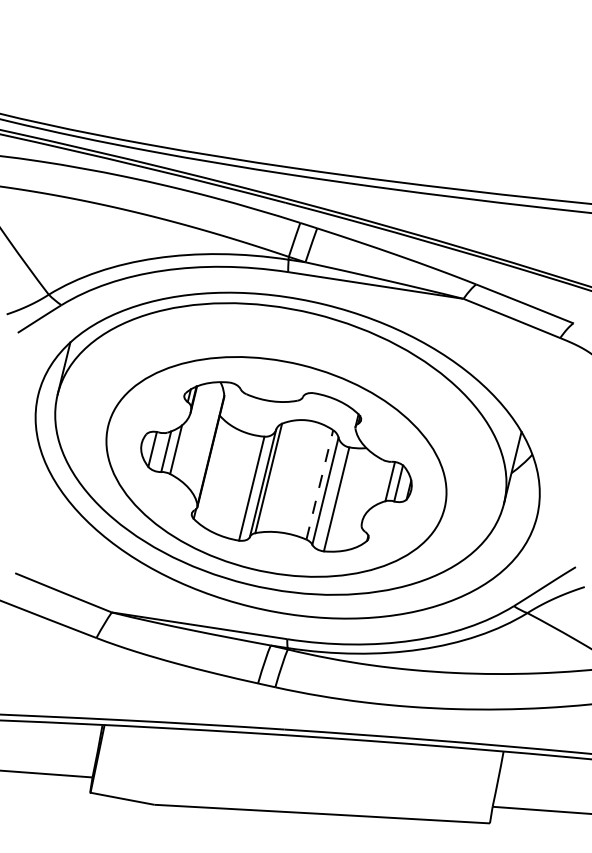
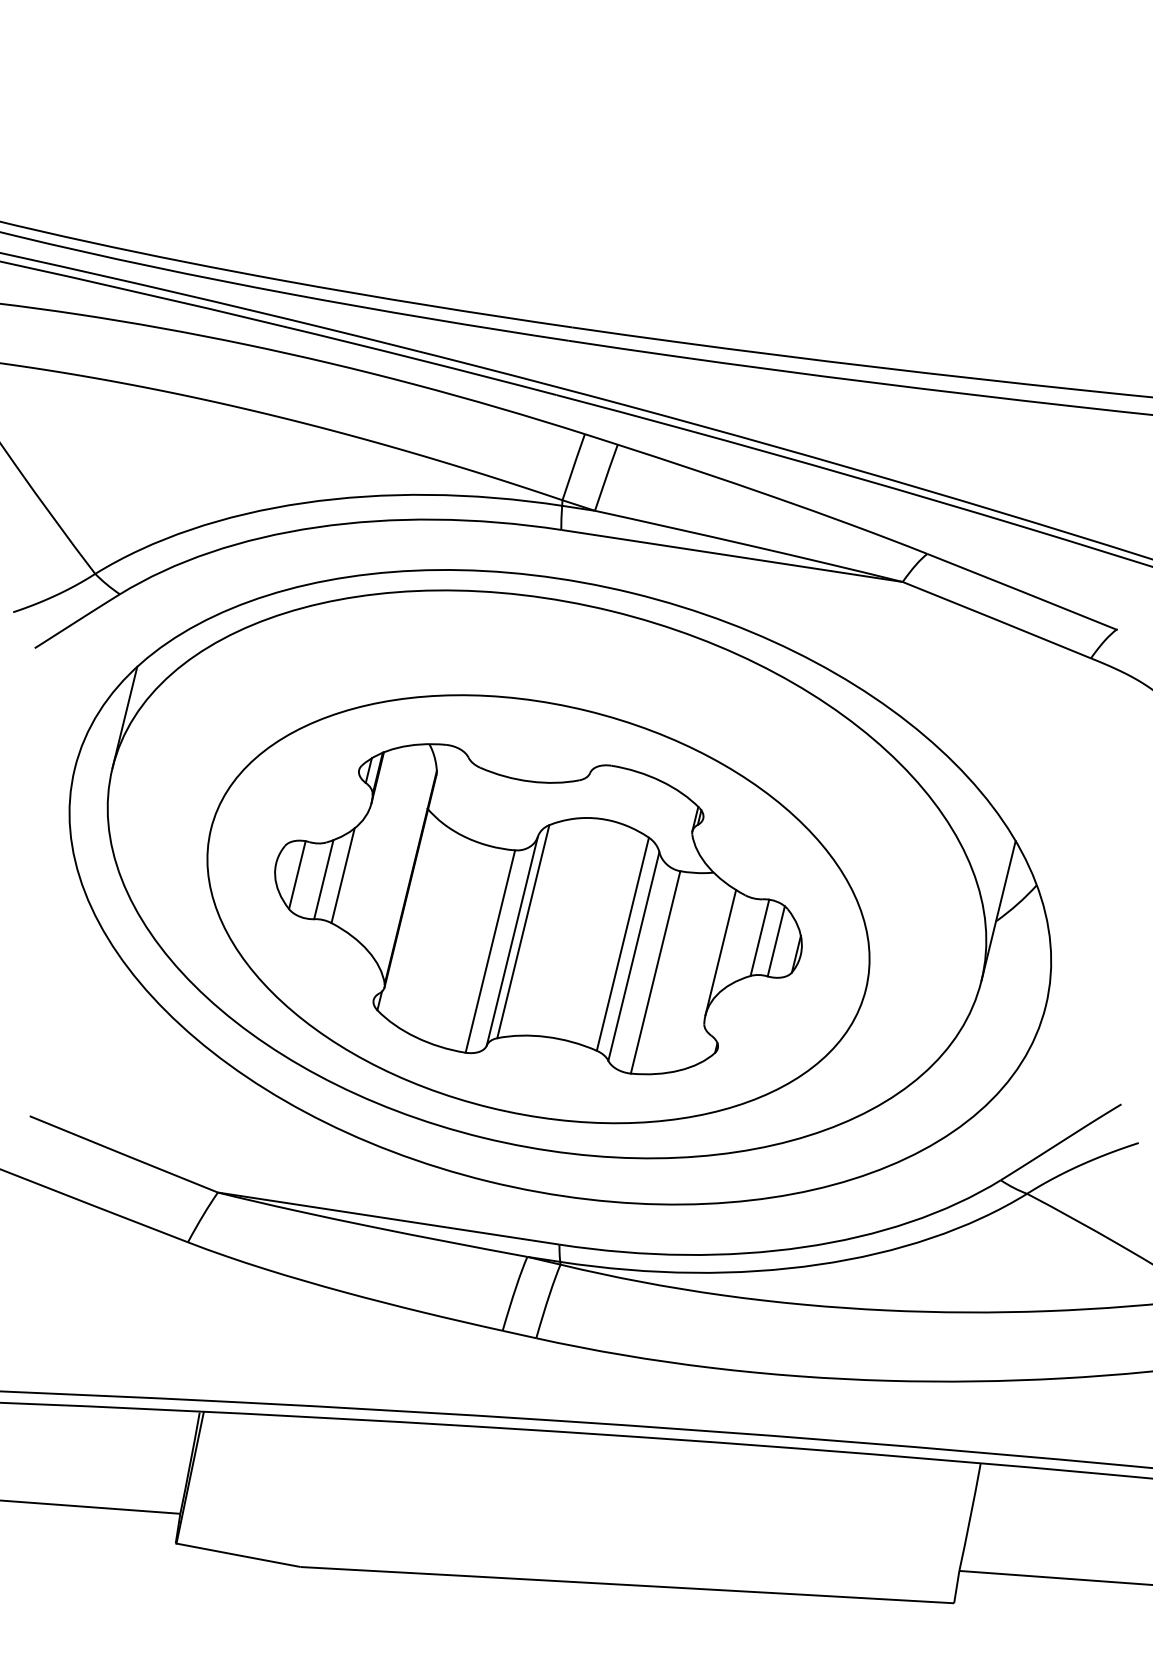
line: (319, 484) -> (622, 943), dashed -> solid
line: (369, 489) -> (719, 953), added

